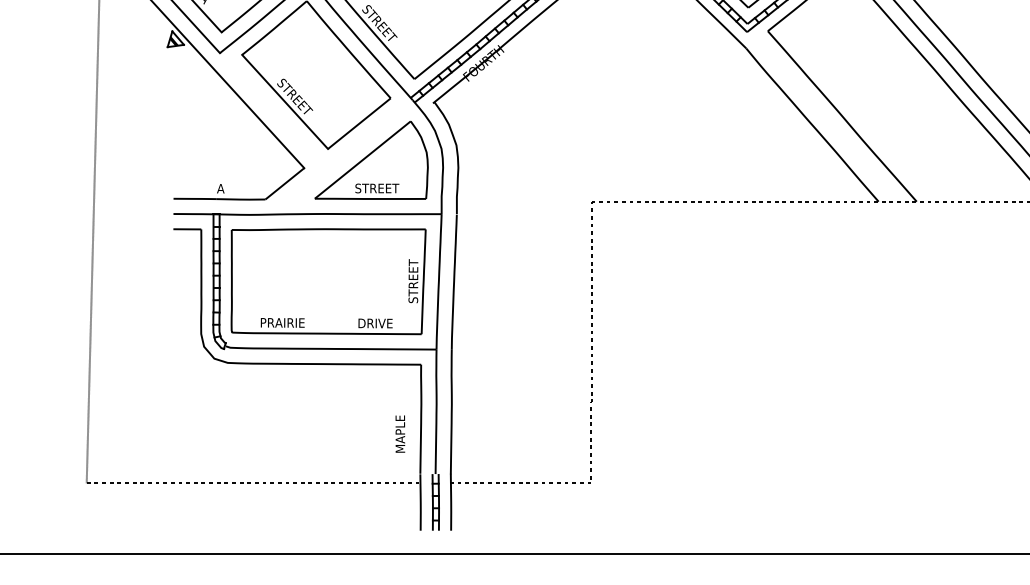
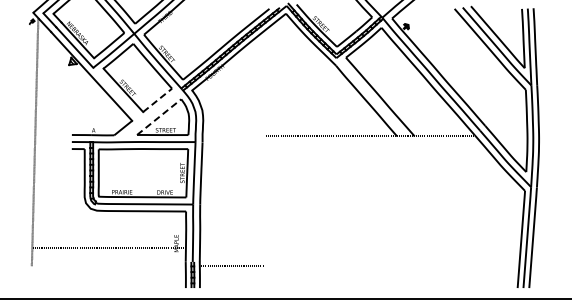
line: (359, 123) -> (157, 100), solid -> dashed
line: (363, 158) -> (159, 116), solid -> dashed
line: (591, 342) -> (264, 201), removed
line: (252, 483) -> (108, 248), moved

